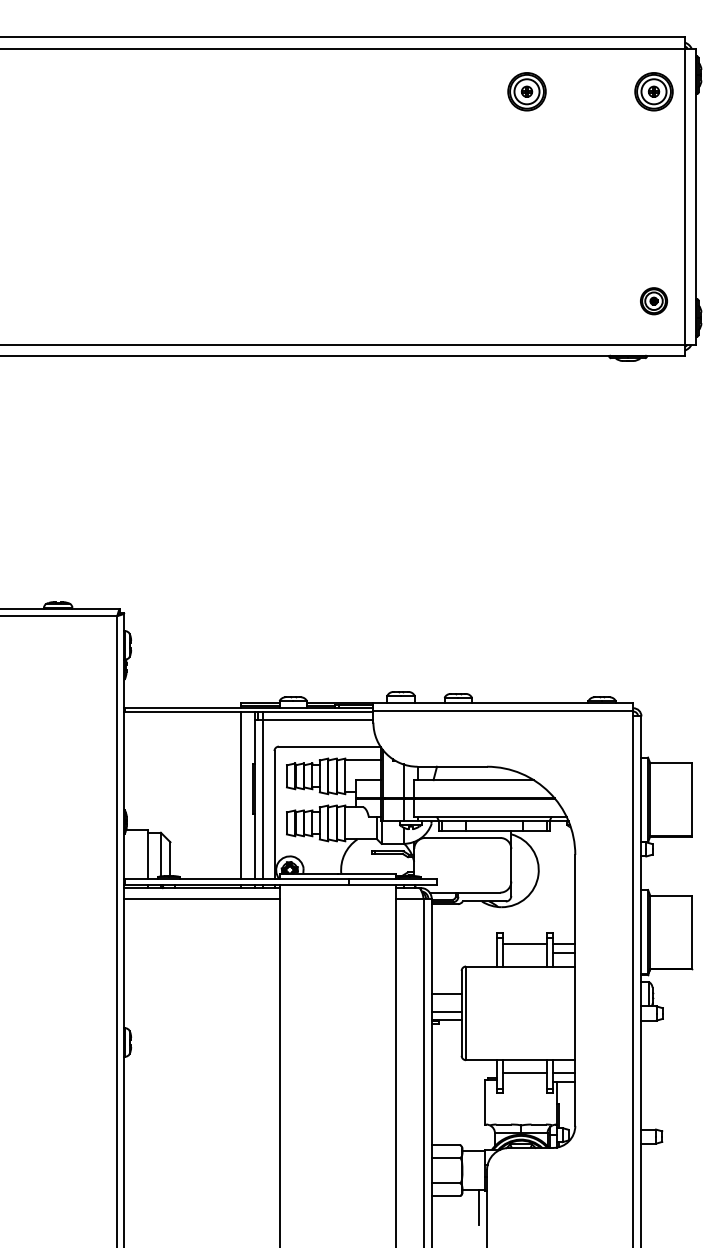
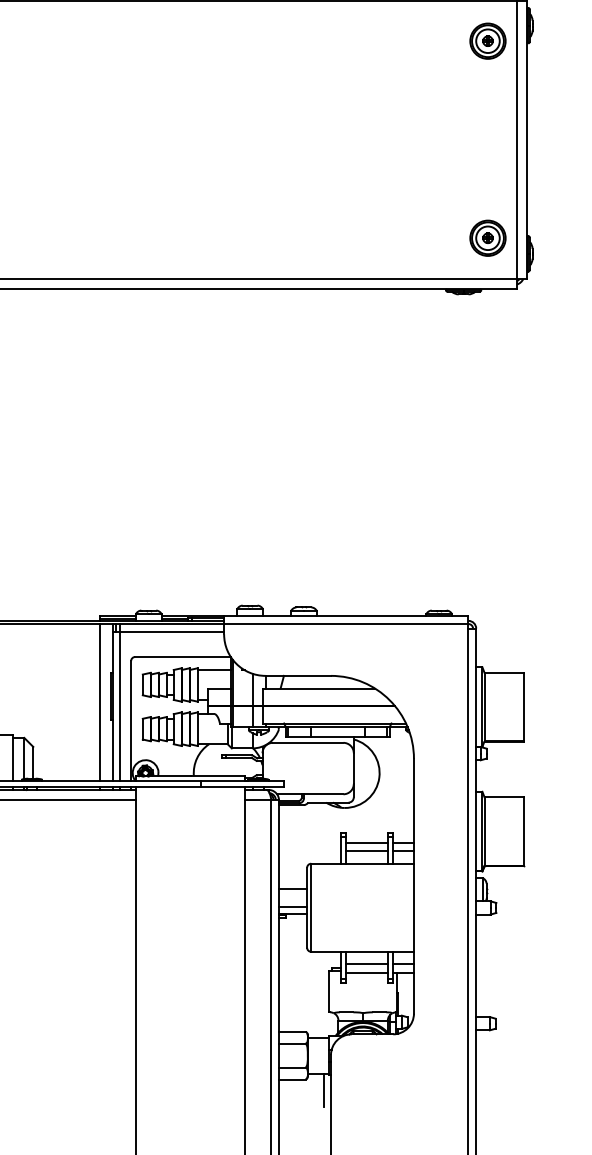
part: (526, 91) -> (368, 40), removed
part: (653, 300) -> (487, 237), size x1.43
line: (525, 953) -> (367, 851), added
line: (525, 1082) -> (367, 972), added

